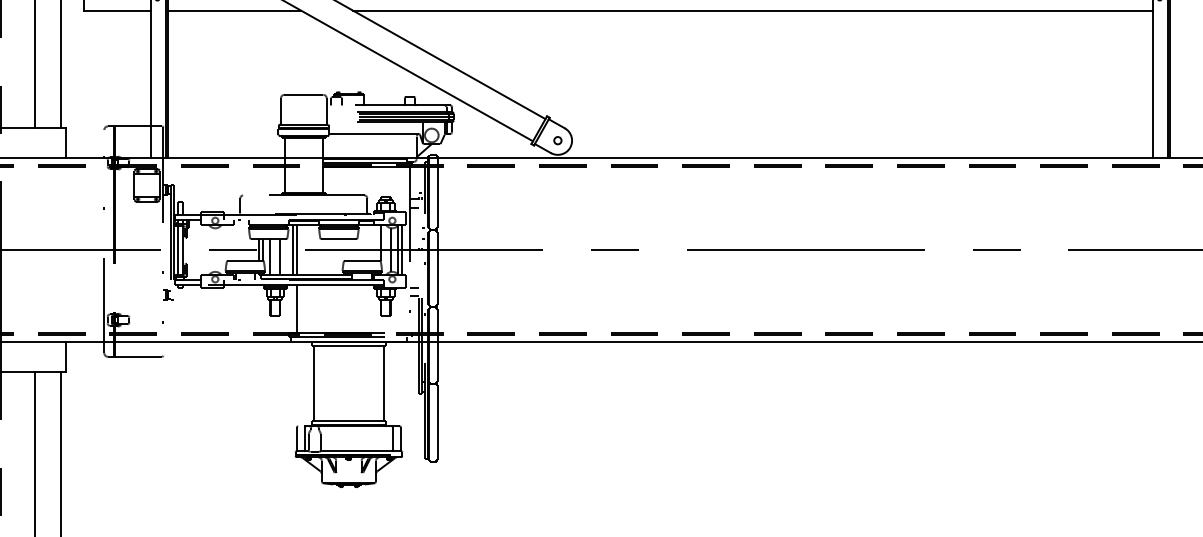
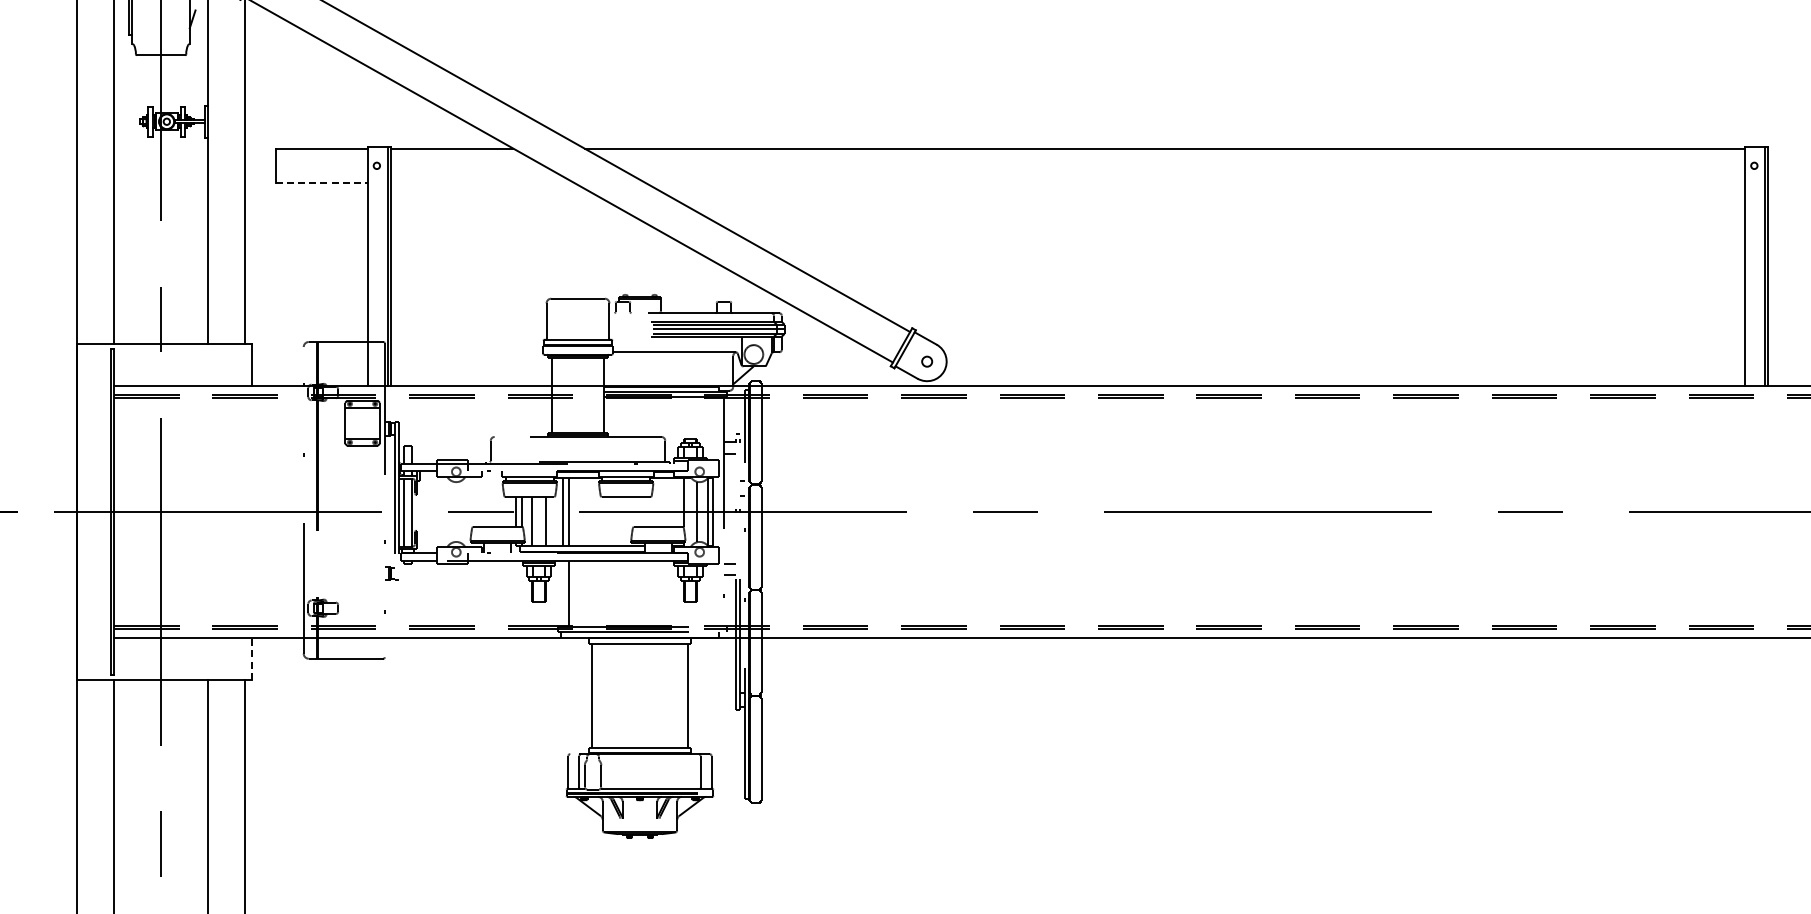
line: (117, 11) -> (321, 183), solid -> dashed
line: (234, 11) -> (482, 183), removed
line: (753, 11) -> (1195, 183), removed
line: (66, 356) -> (251, 658), solid -> dashed

